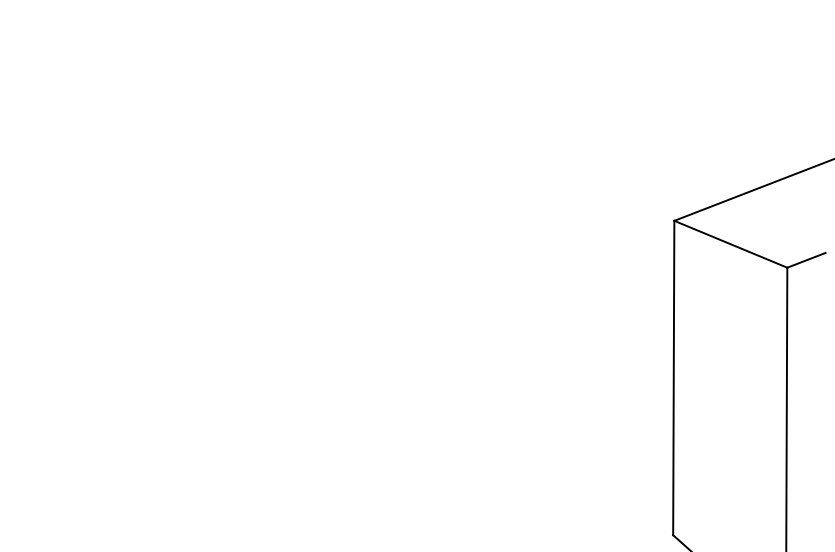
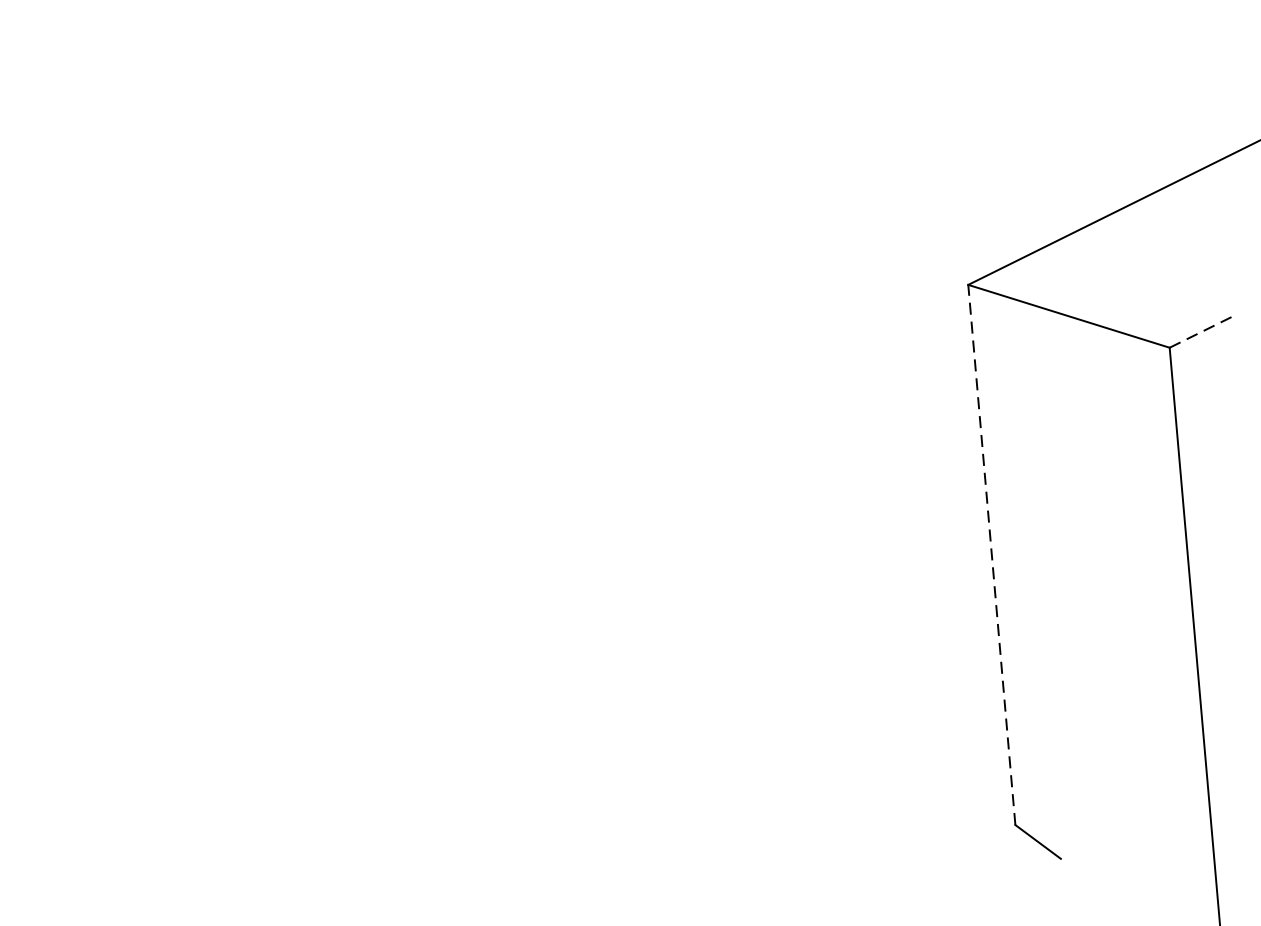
line: (806, 260) -> (1201, 332), solid -> dashed
line: (673, 377) -> (991, 554), solid -> dashed

